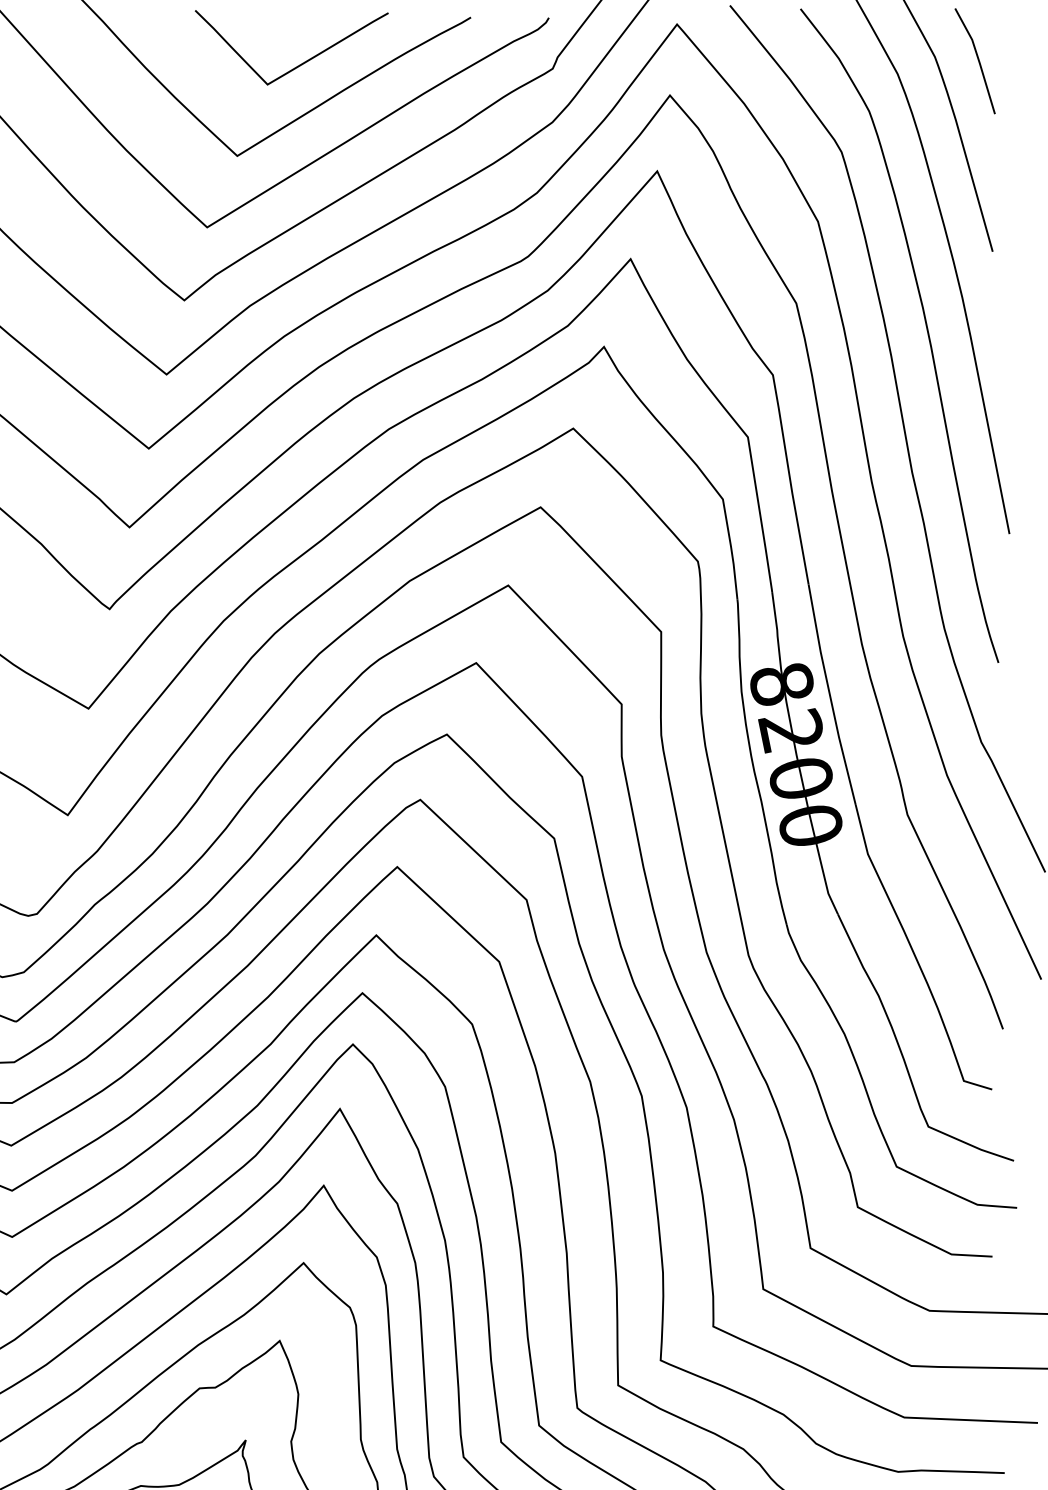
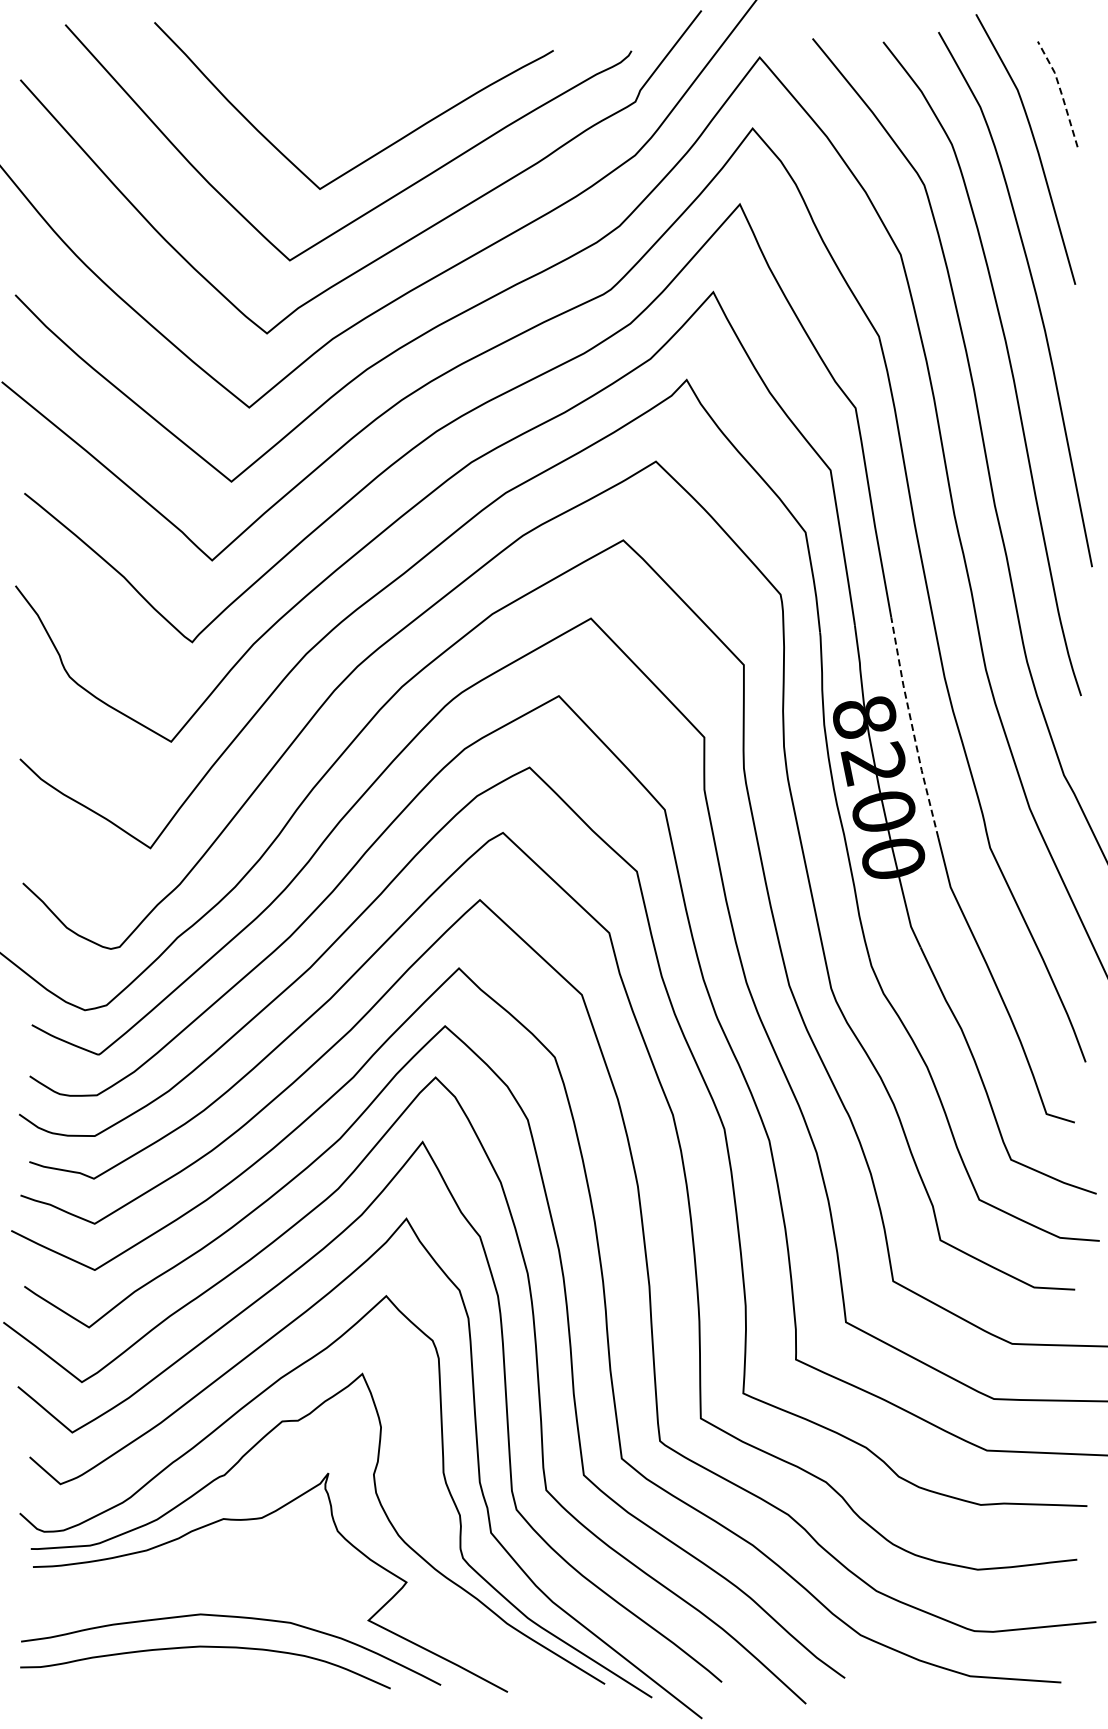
line: (978, 59) -> (1061, 92), solid -> dashed
curve: (302, 62) -> (385, 95), removed
line: (829, 694) -> (912, 727), solid -> dashed

